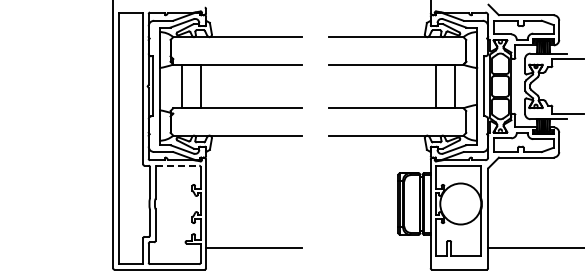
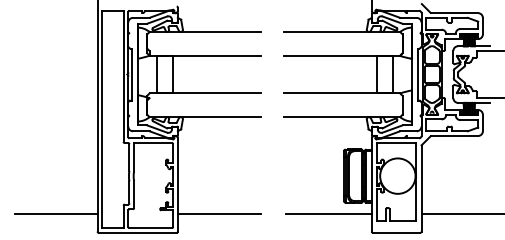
line: (177, 165) -> (153, 142), dashed -> solid
line: (65, 247) -> (56, 213), added
line: (380, 247) -> (328, 213), added

